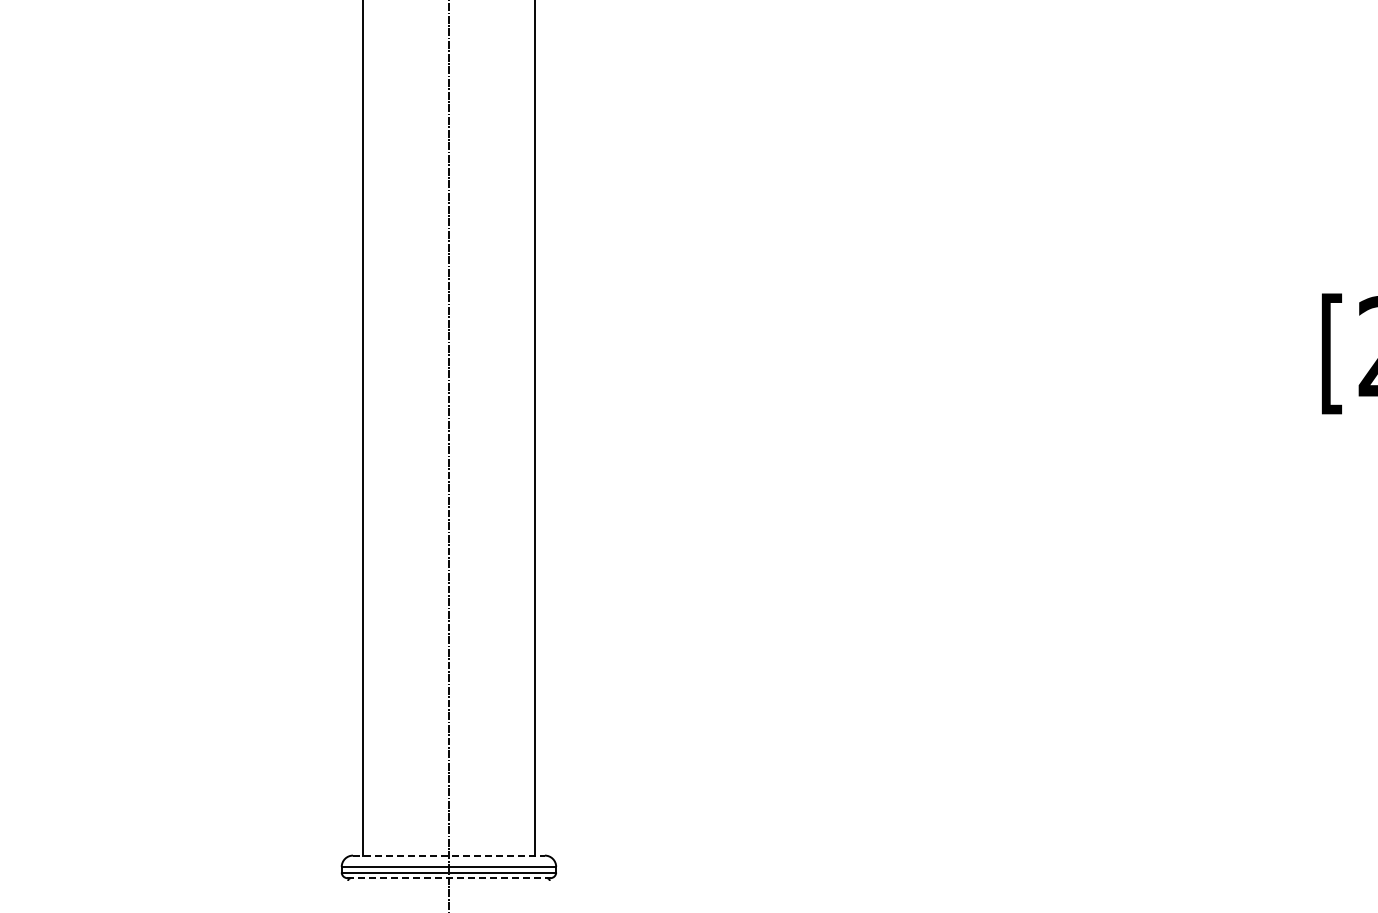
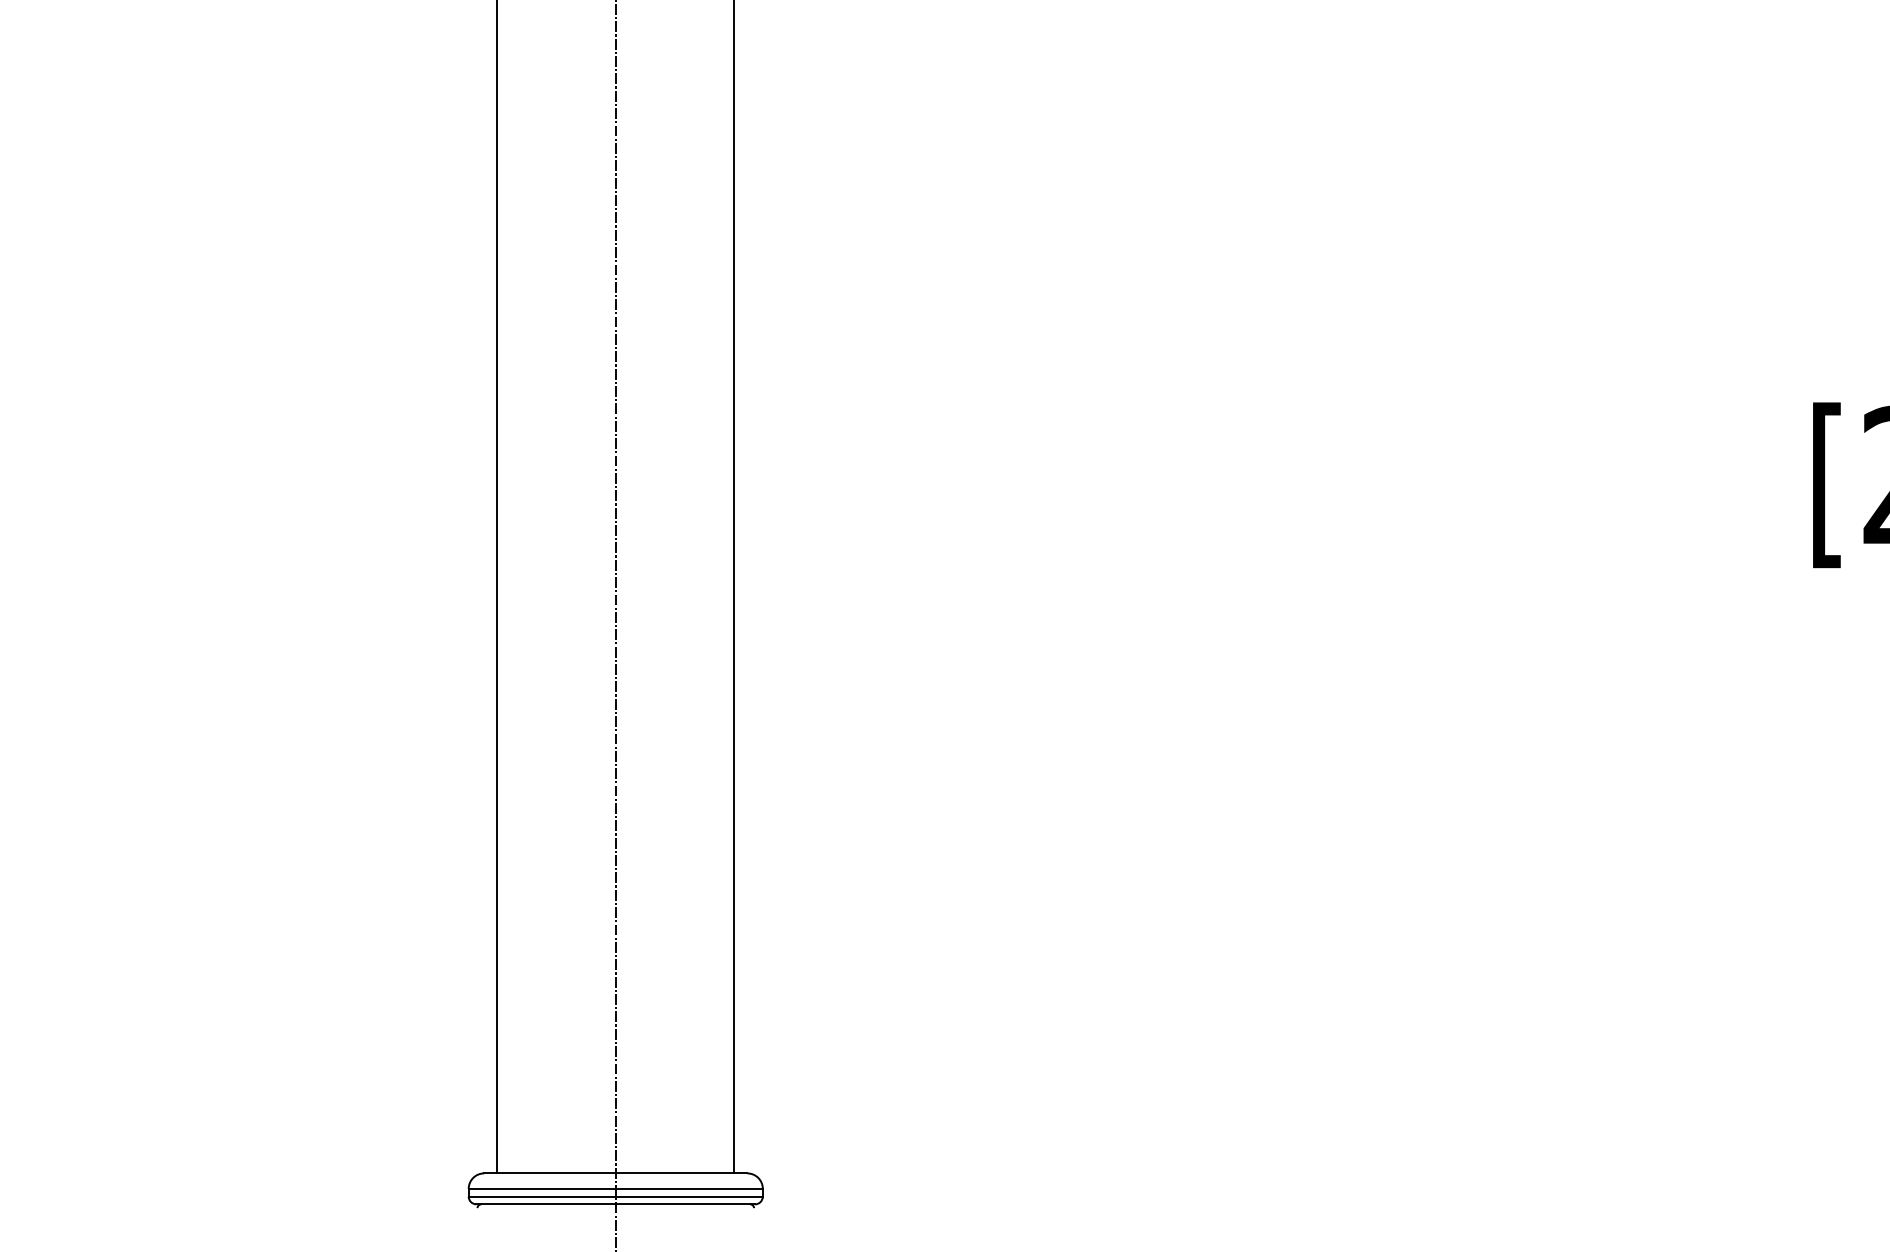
line: (448, 855) -> (615, 1173), dashed -> solid
line: (448, 878) -> (615, 1204), dashed -> solid

